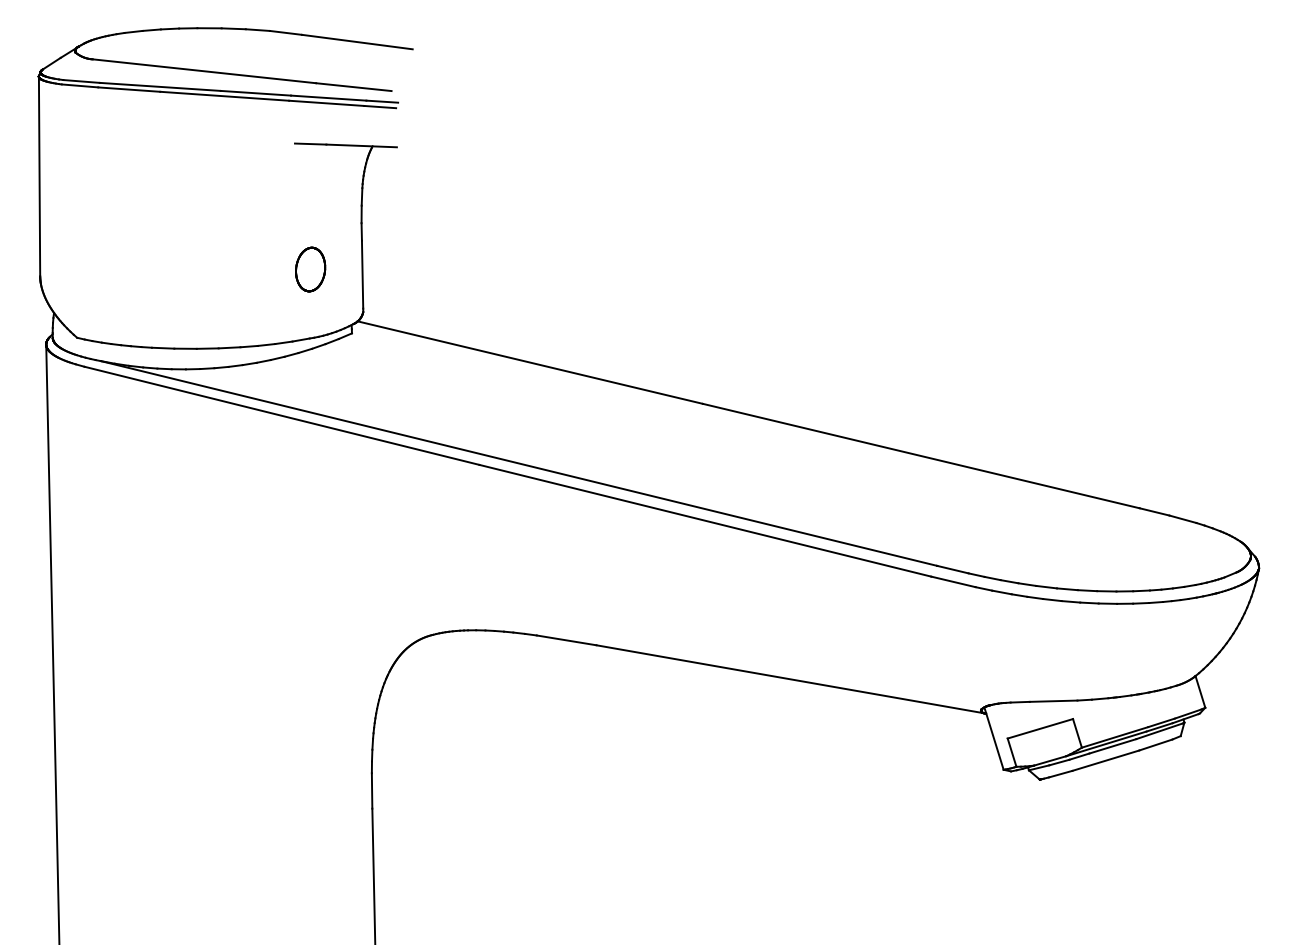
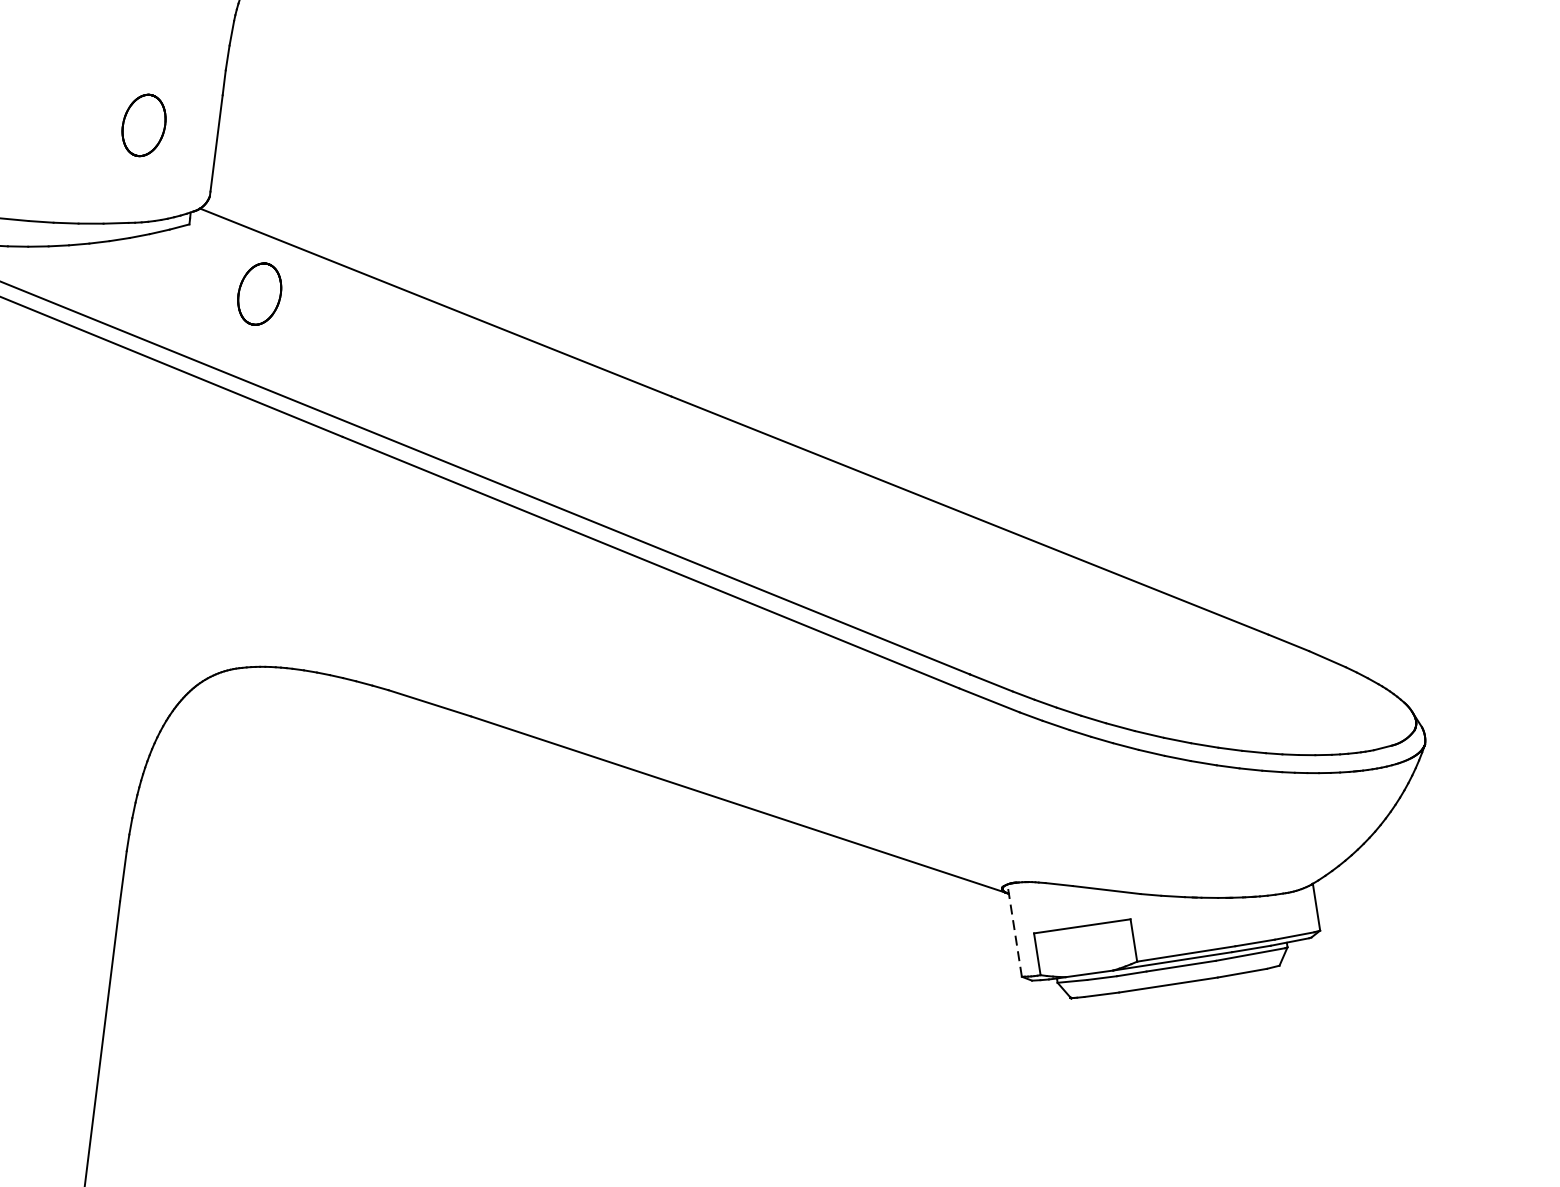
part: (407, 374) -> (259, 294), added
line: (993, 738) -> (1013, 930), solid -> dashed

